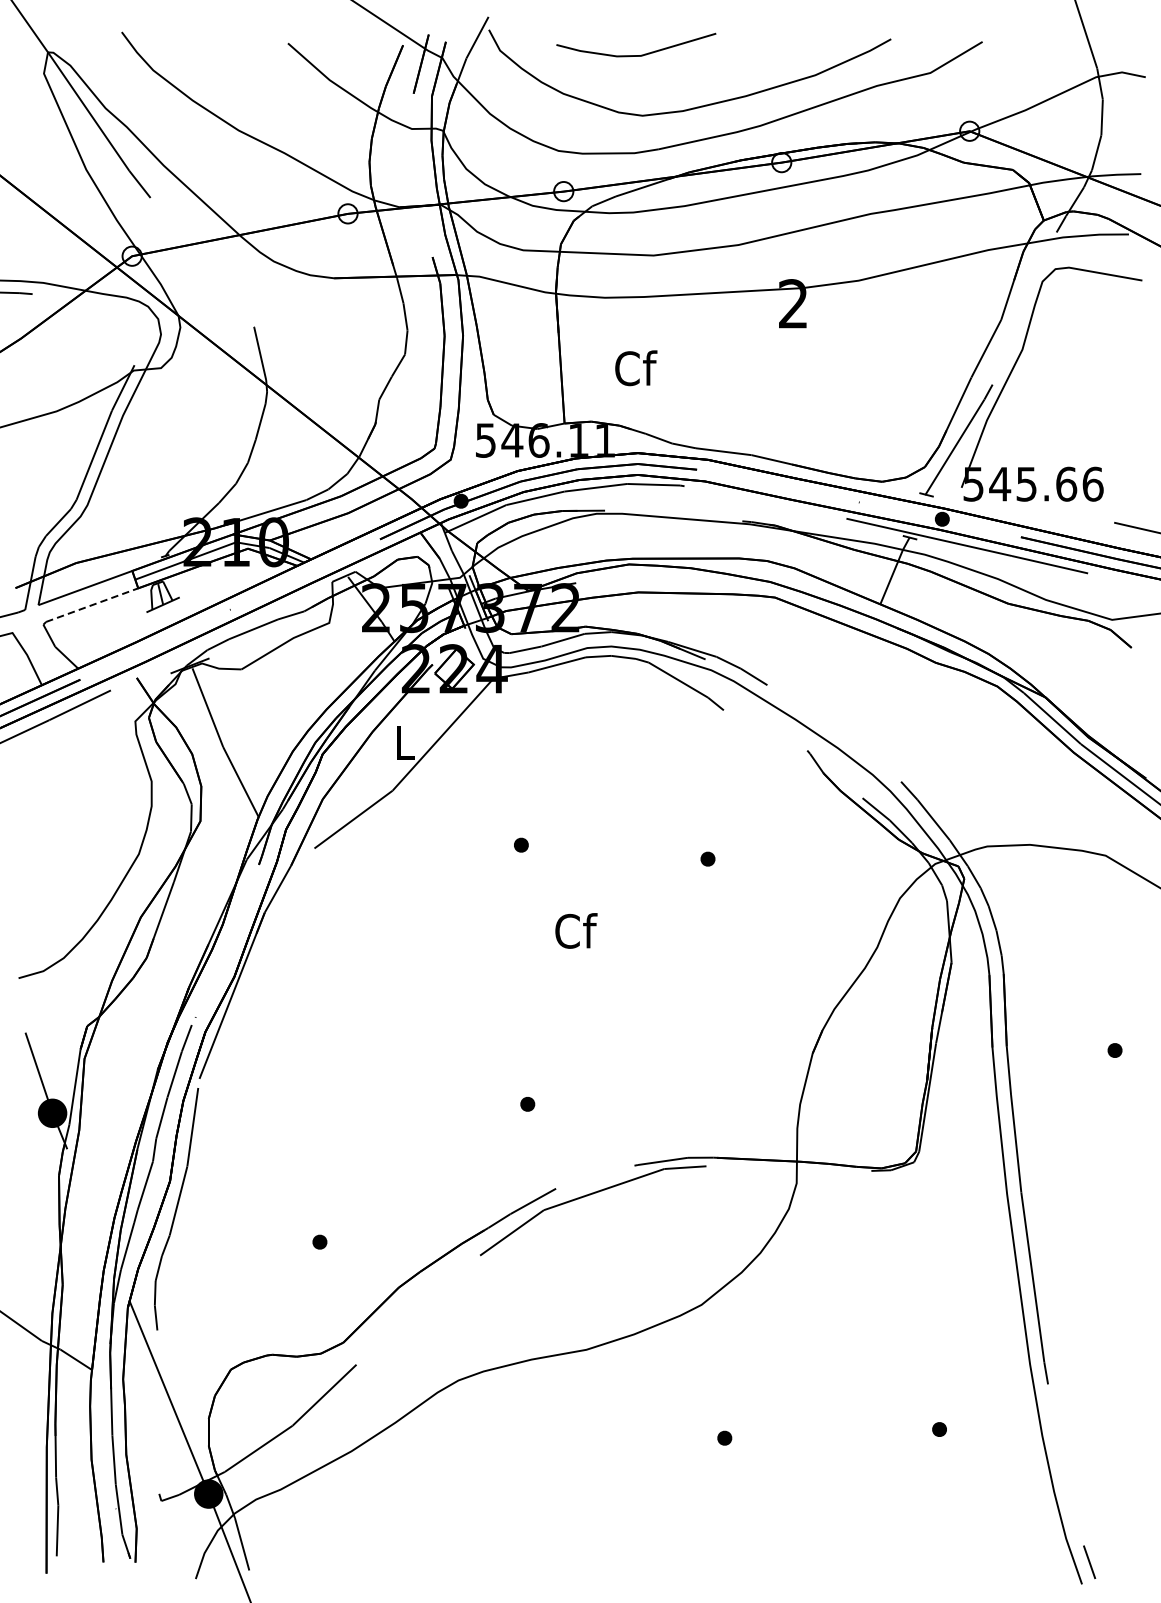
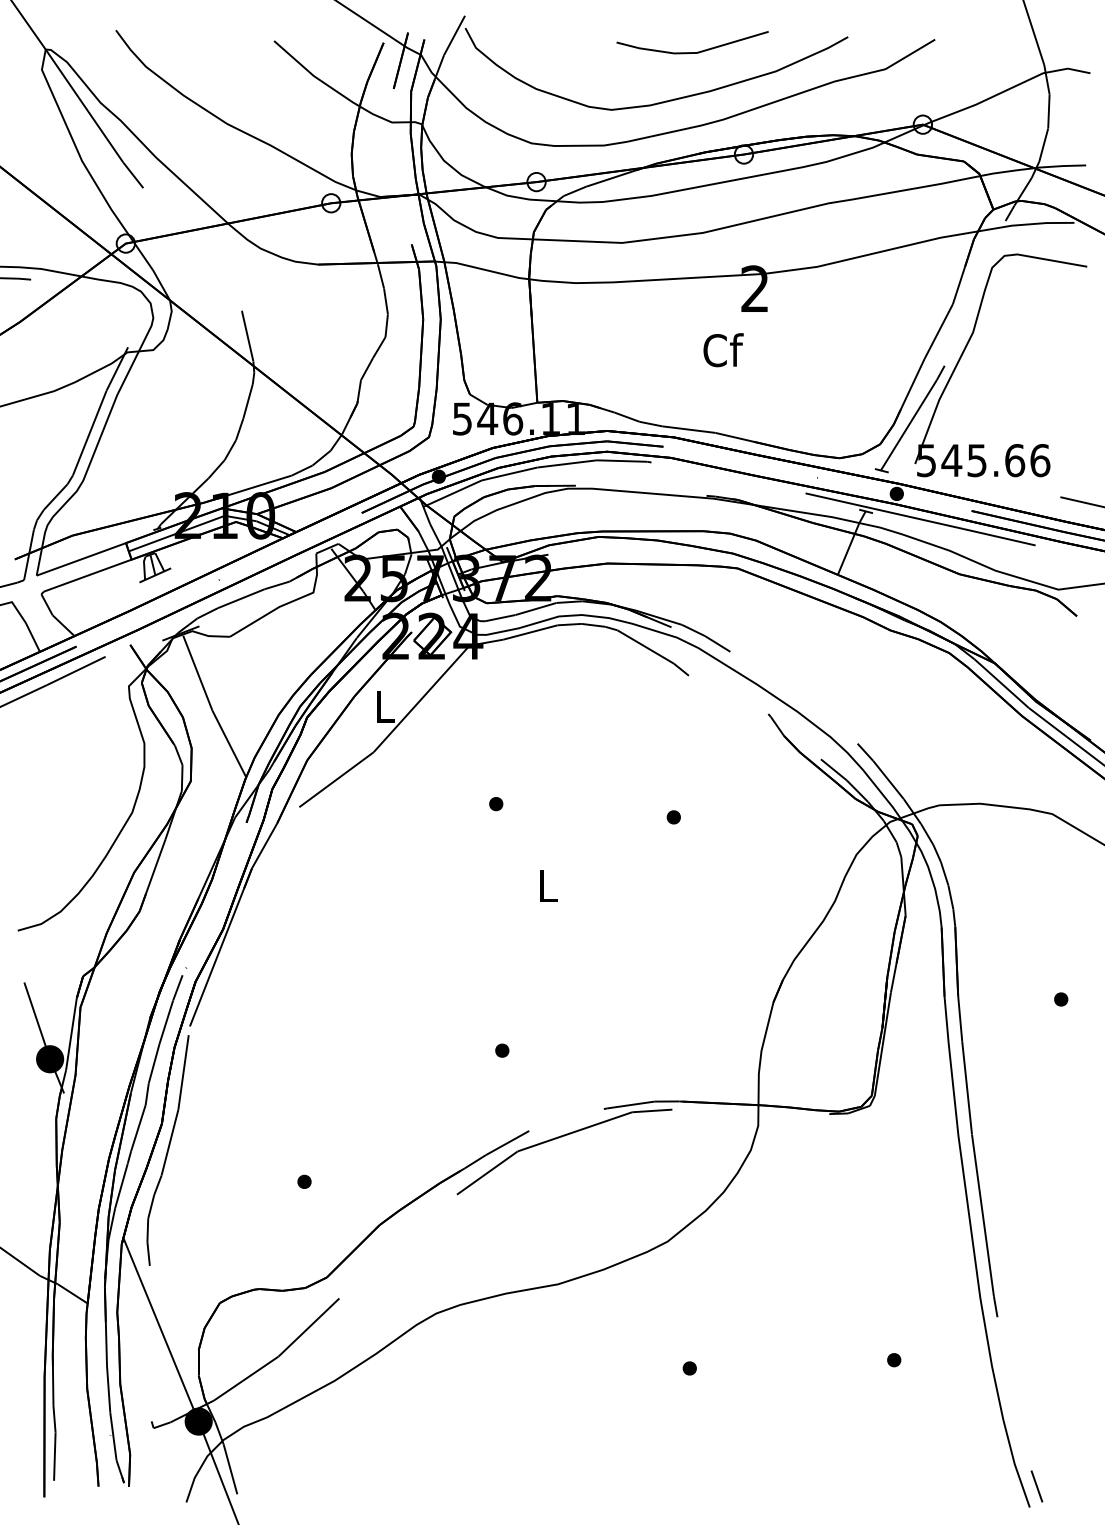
line: (636, 55) -> (692, 52), moved
text: (636, 368) -> (723, 350), moved
line: (91, 605) -> (87, 575), dashed -> solid
text: (576, 930) -> (548, 885), Cf -> L

